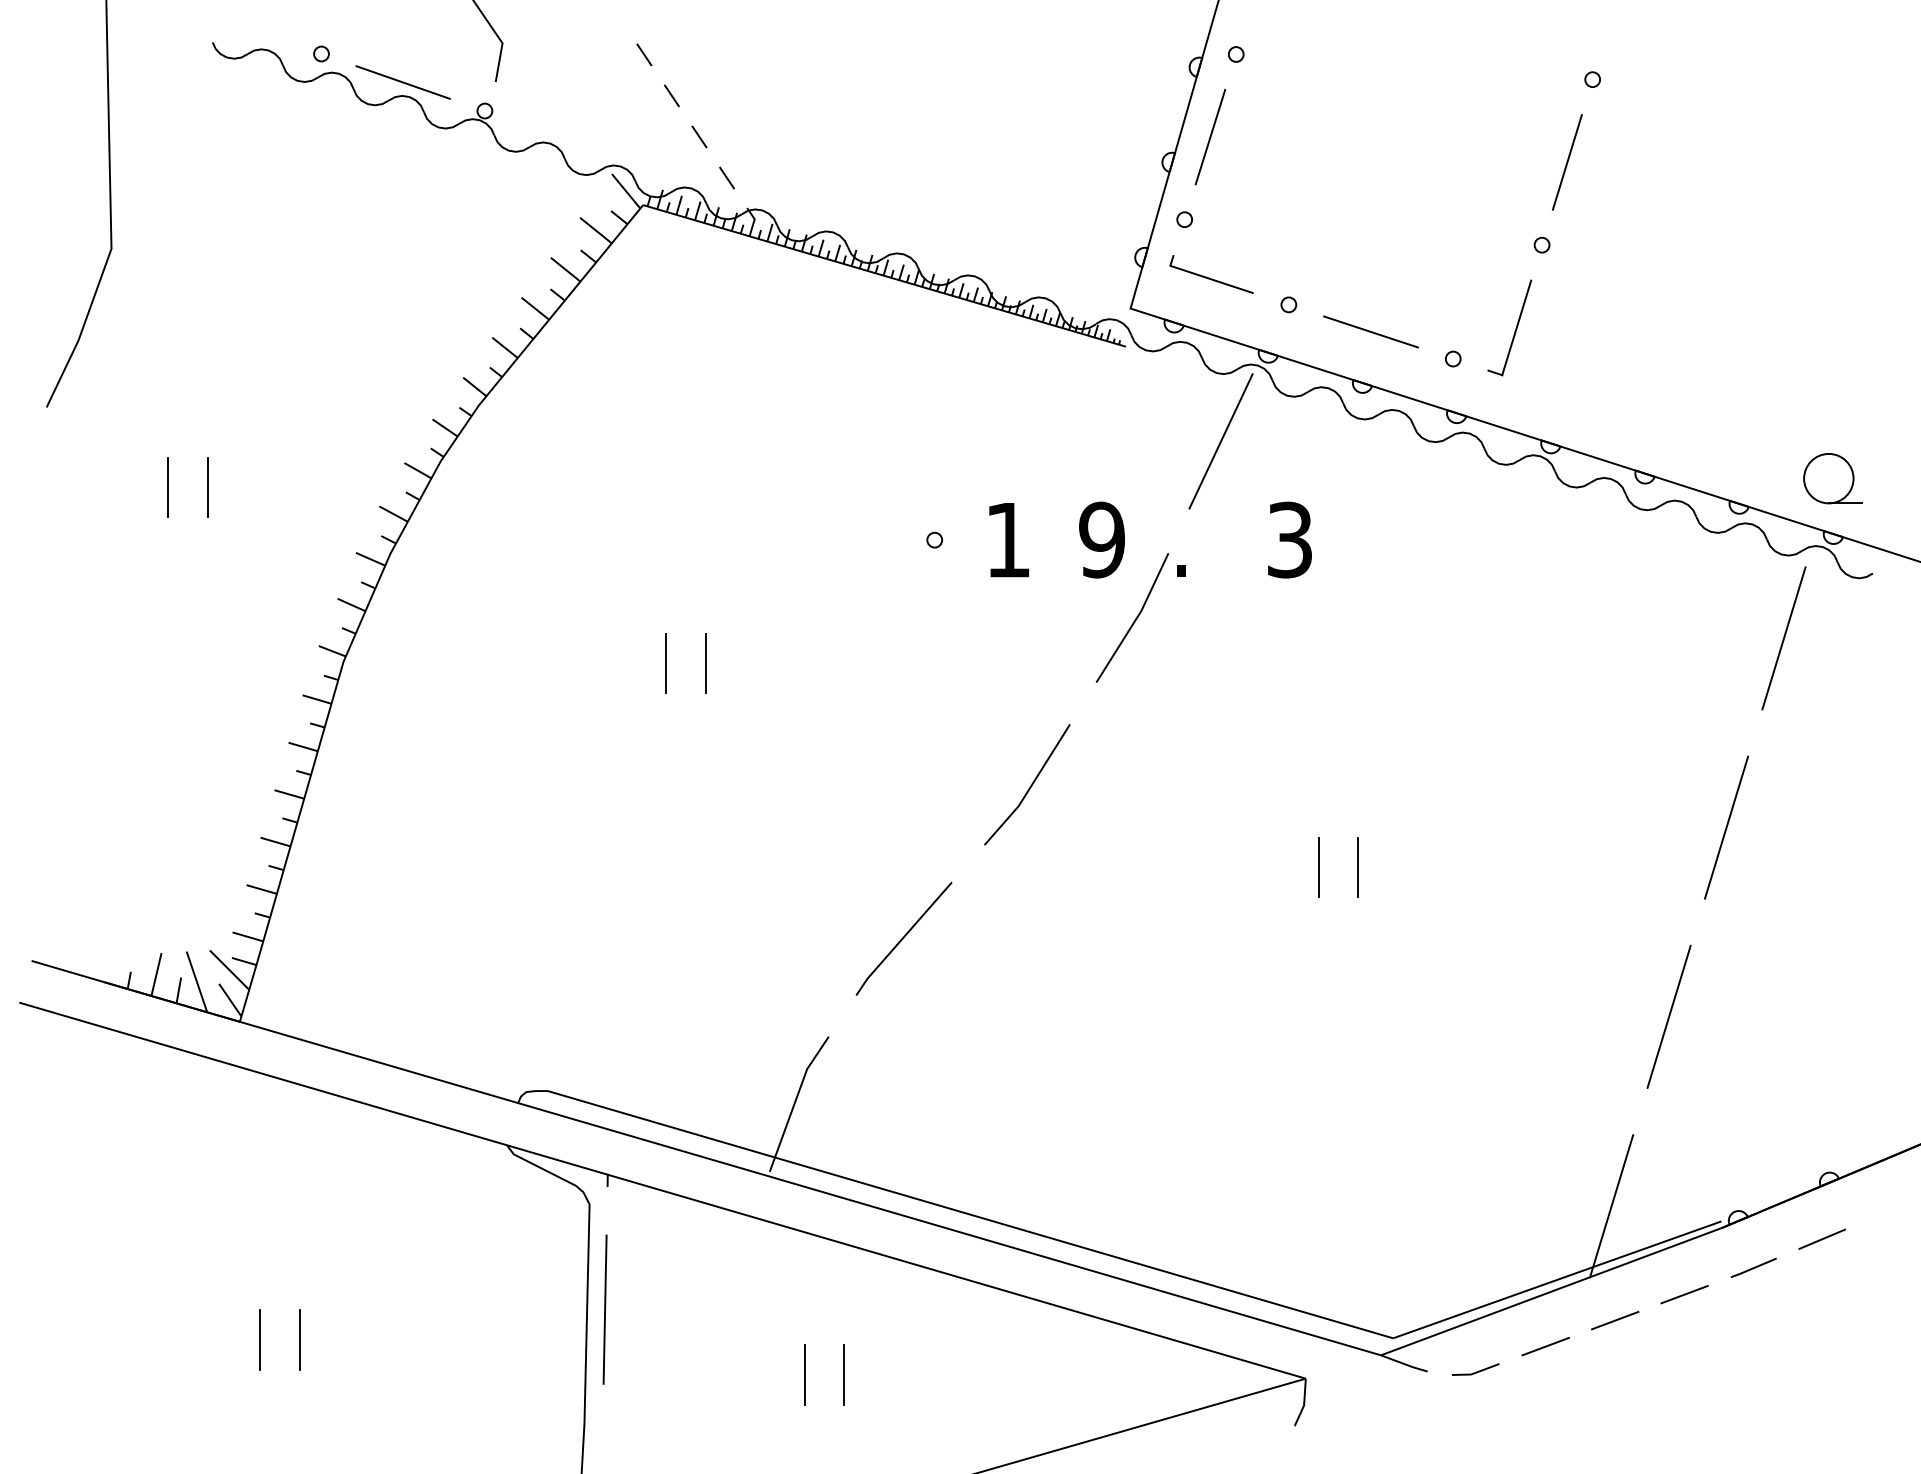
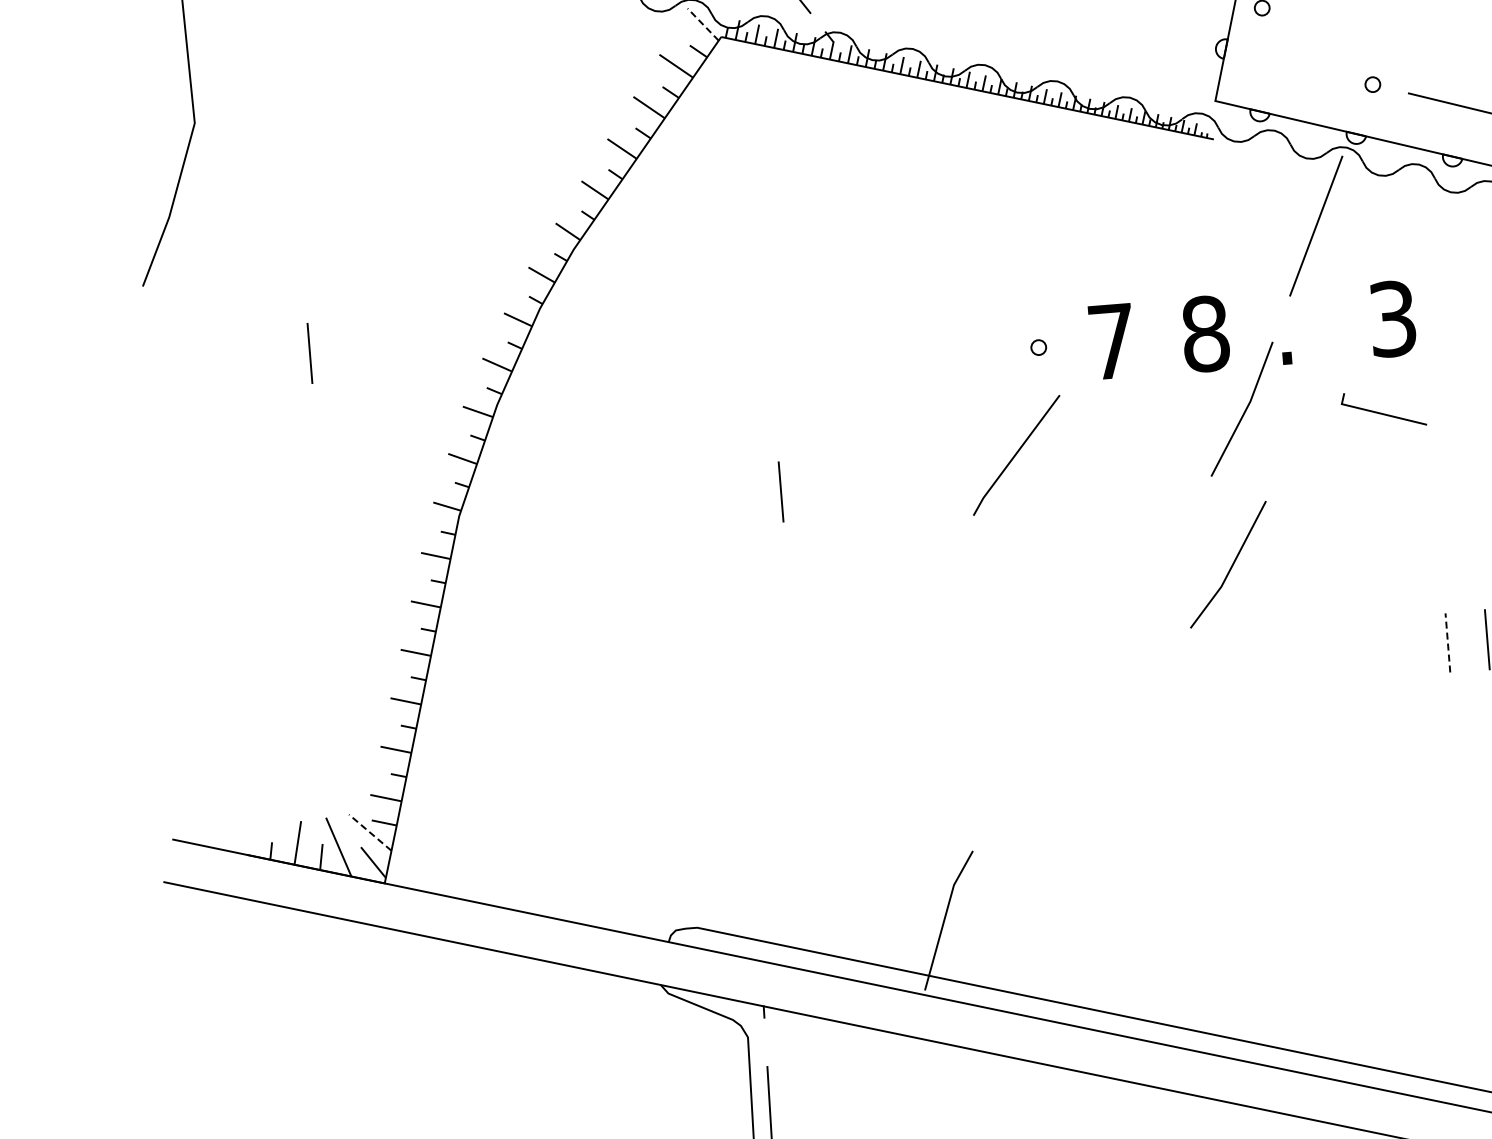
line: (625, 190) -> (702, 23), solid -> dashed
line: (1209, 277) -> (1381, 412), moved
line: (168, 487) -> (270, 356), removed
text: (1102, 539) -> (1205, 333), 9 -> 8
text: (1007, 540) -> (1111, 342), 1 -> 7
line: (705, 663) -> (820, 488), removed
line: (1029, 786) -> (1230, 566), moved
line: (1318, 867) -> (1447, 643), solid -> dashed
line: (903, 938) -> (1016, 455), moved
line: (229, 970) -> (370, 833), solid -> dashed

